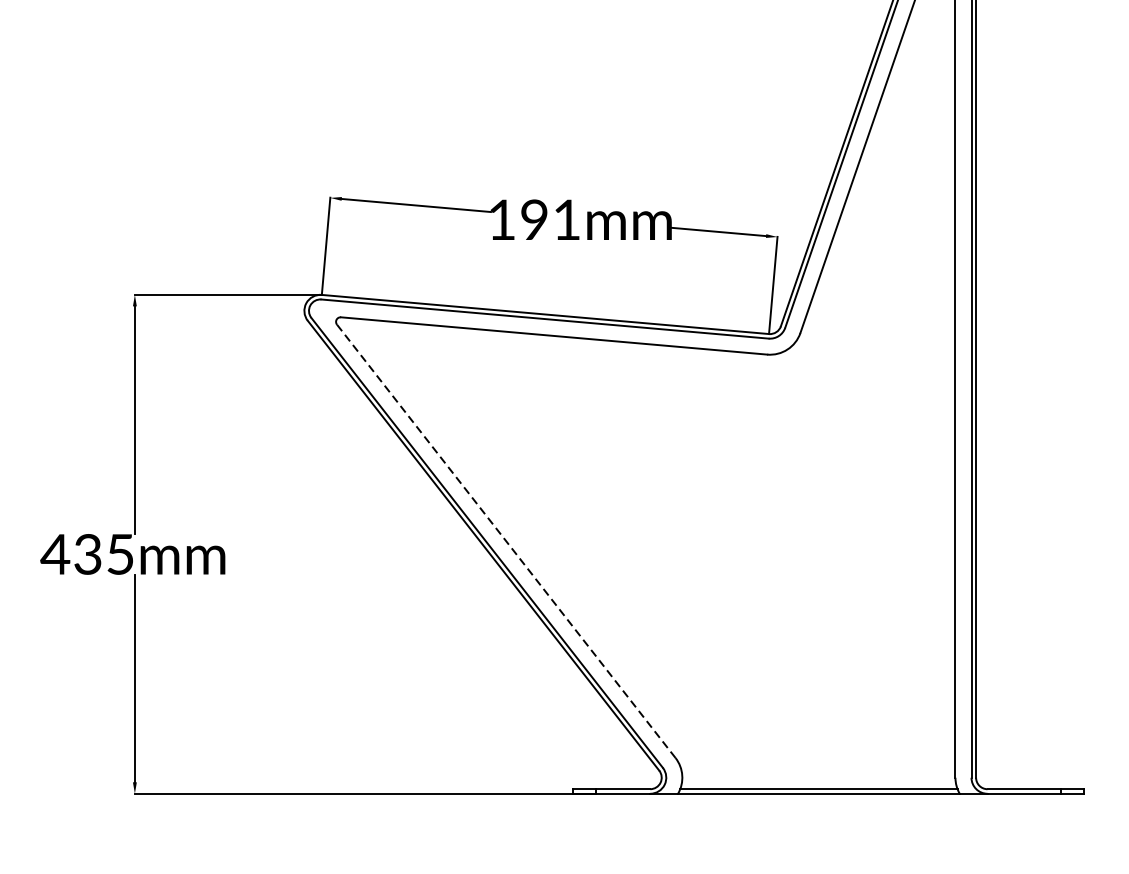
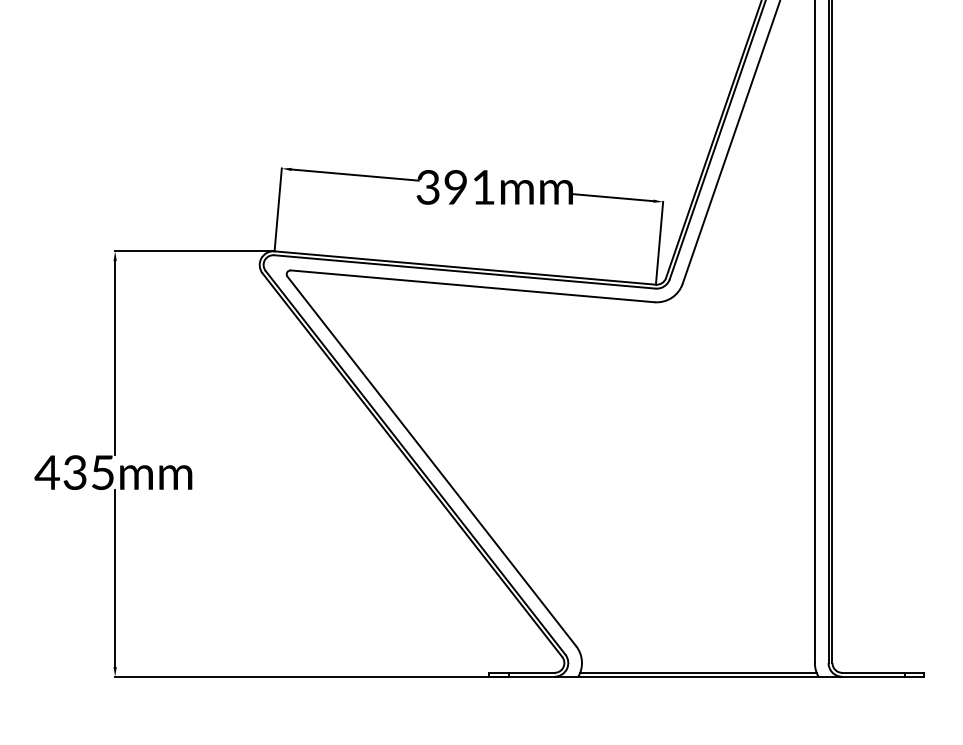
text: (501, 220) -> (427, 187), 191mm -> 391mm
line: (507, 541) -> (432, 461), dashed -> solid

